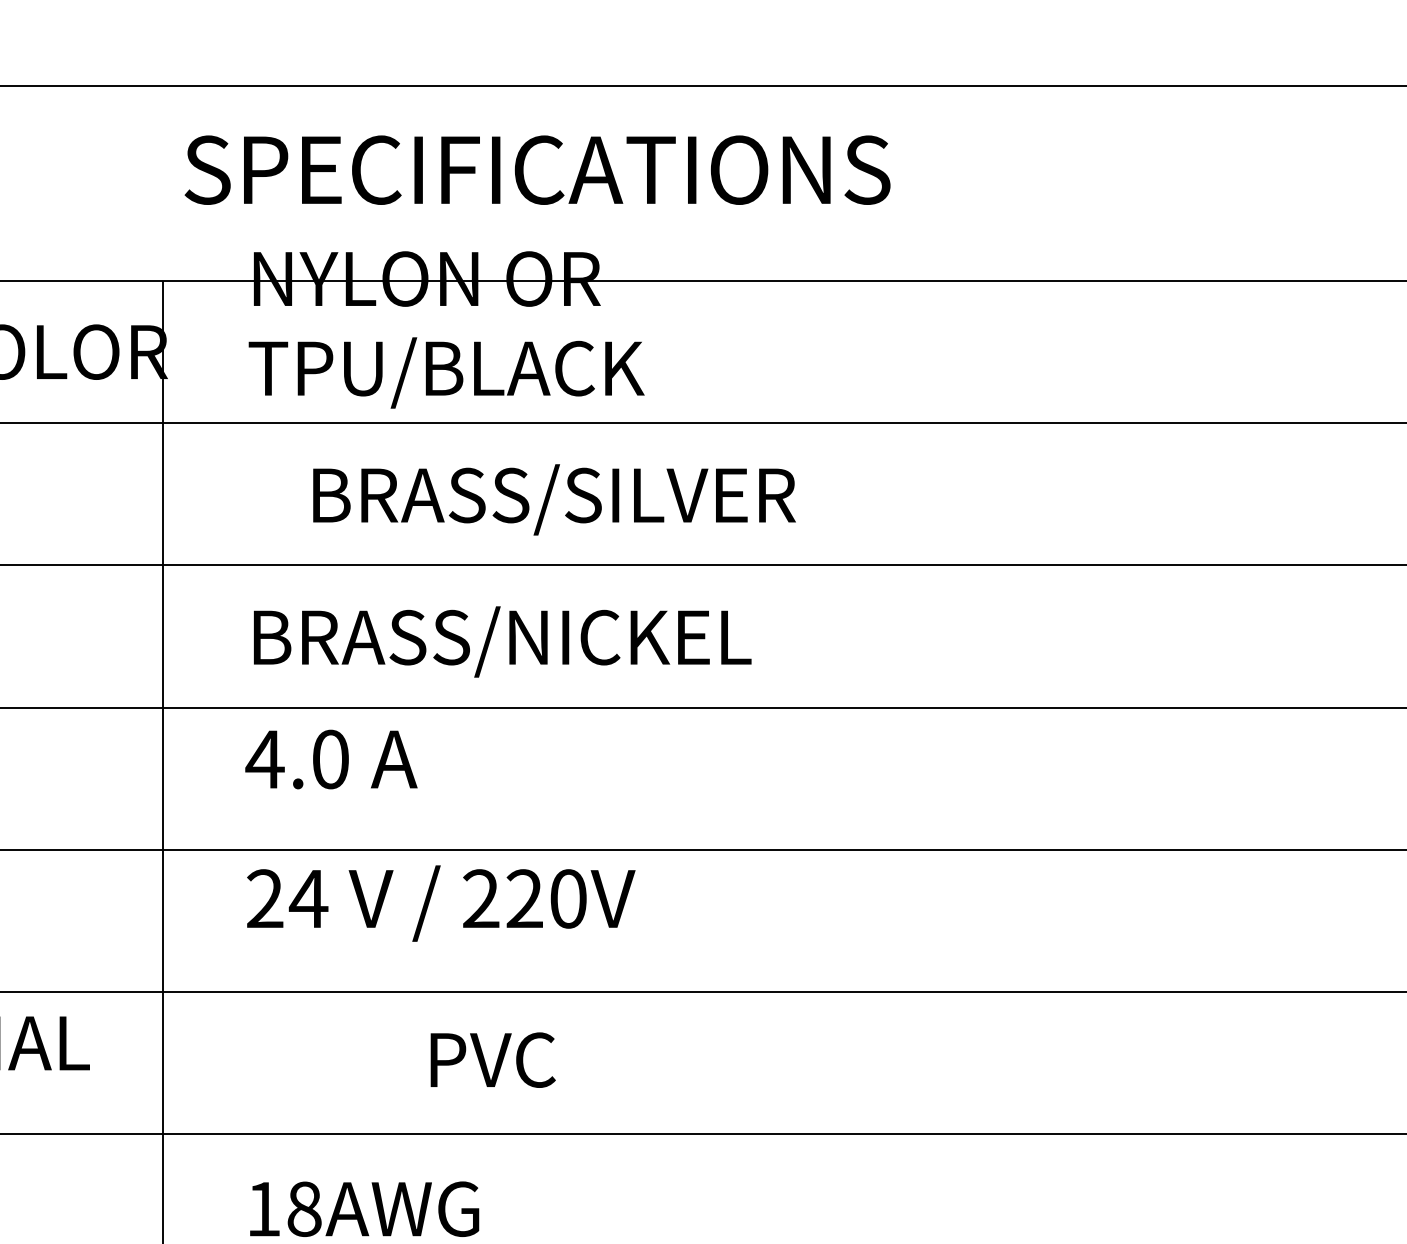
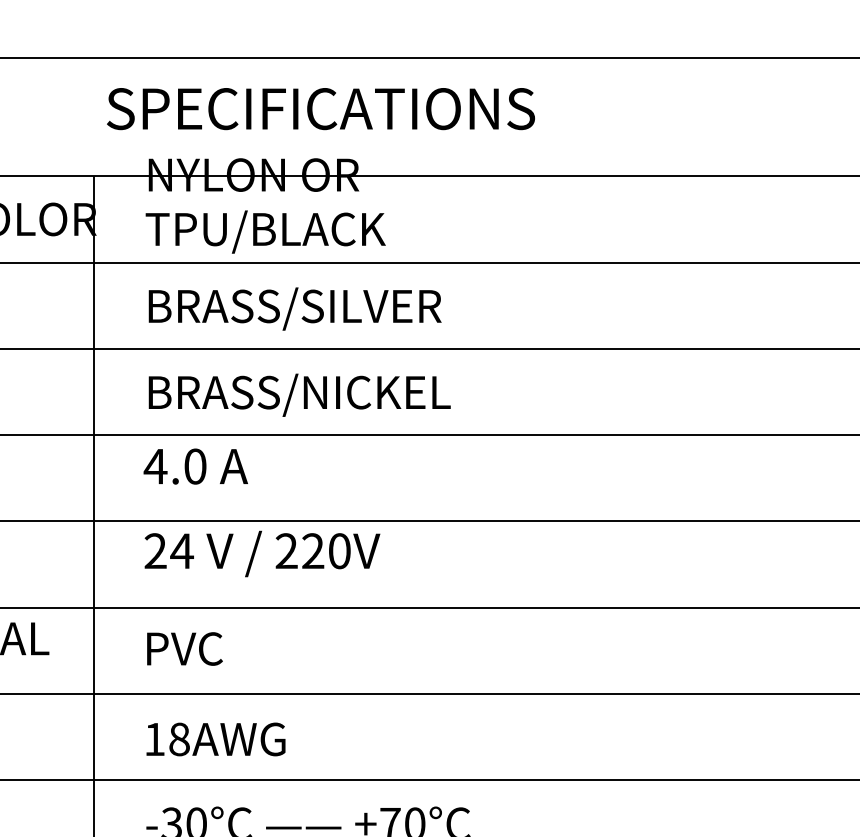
text: (553, 498) -> (294, 308), moved
text: (492, 1059) -> (184, 648), moved

